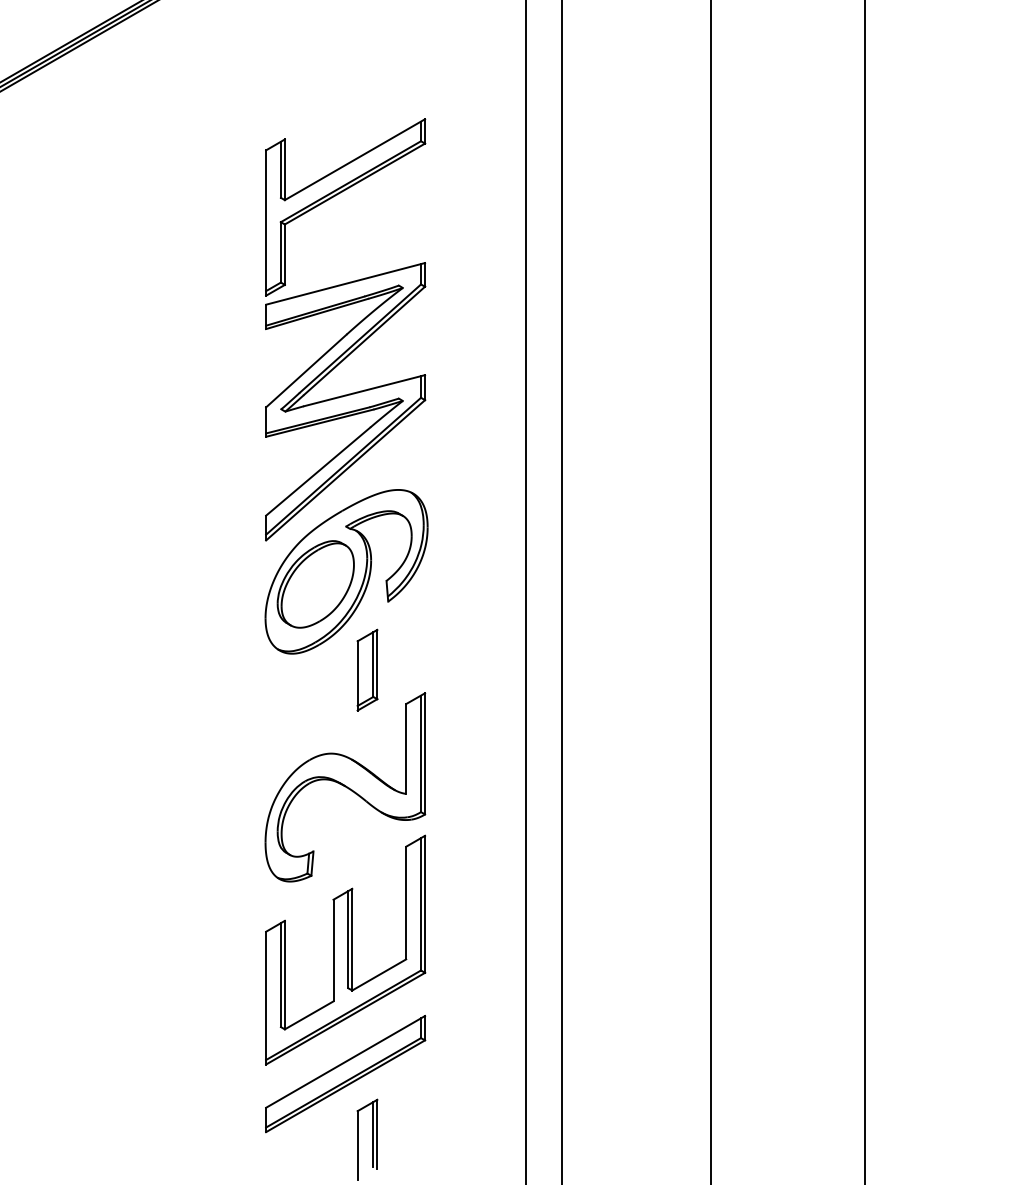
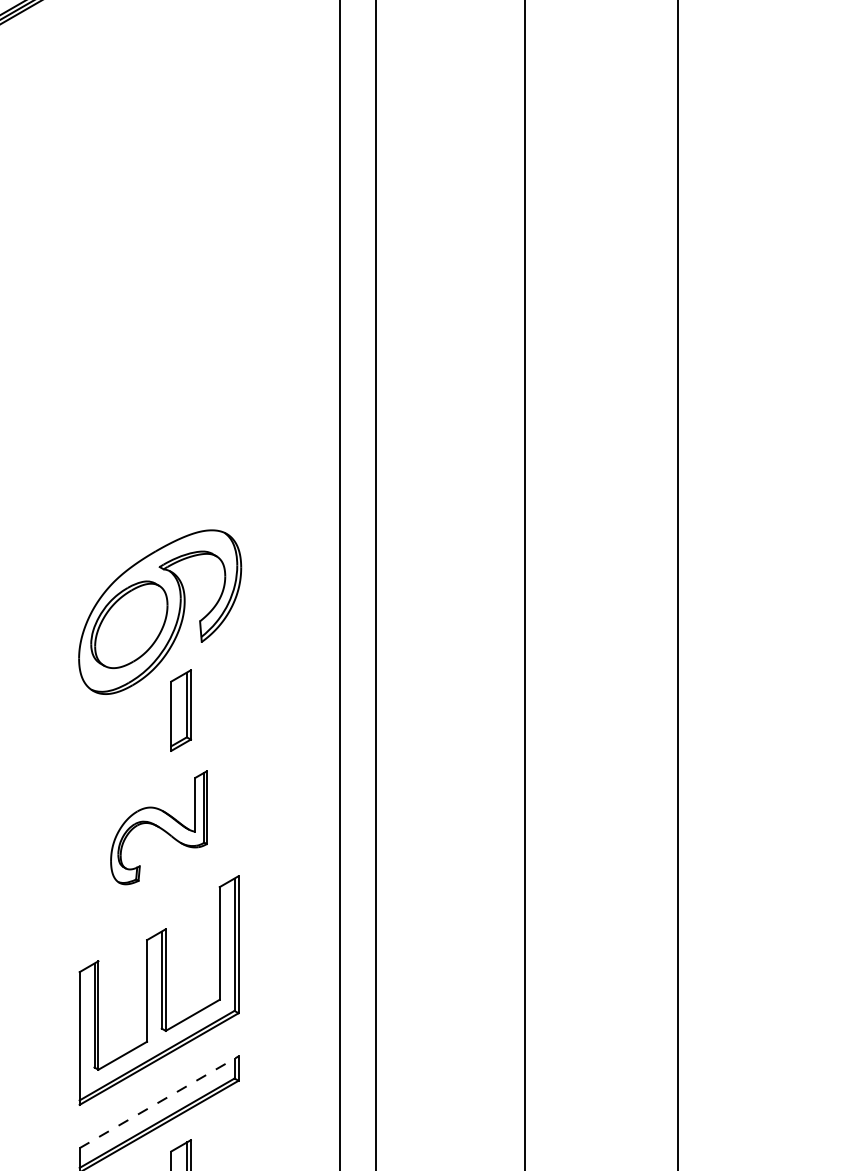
part: (345, 329) -> (159, 369), removed
part: (345, 787) -> (159, 827), size x0.6
line: (345, 1061) -> (159, 1101), solid -> dashed

